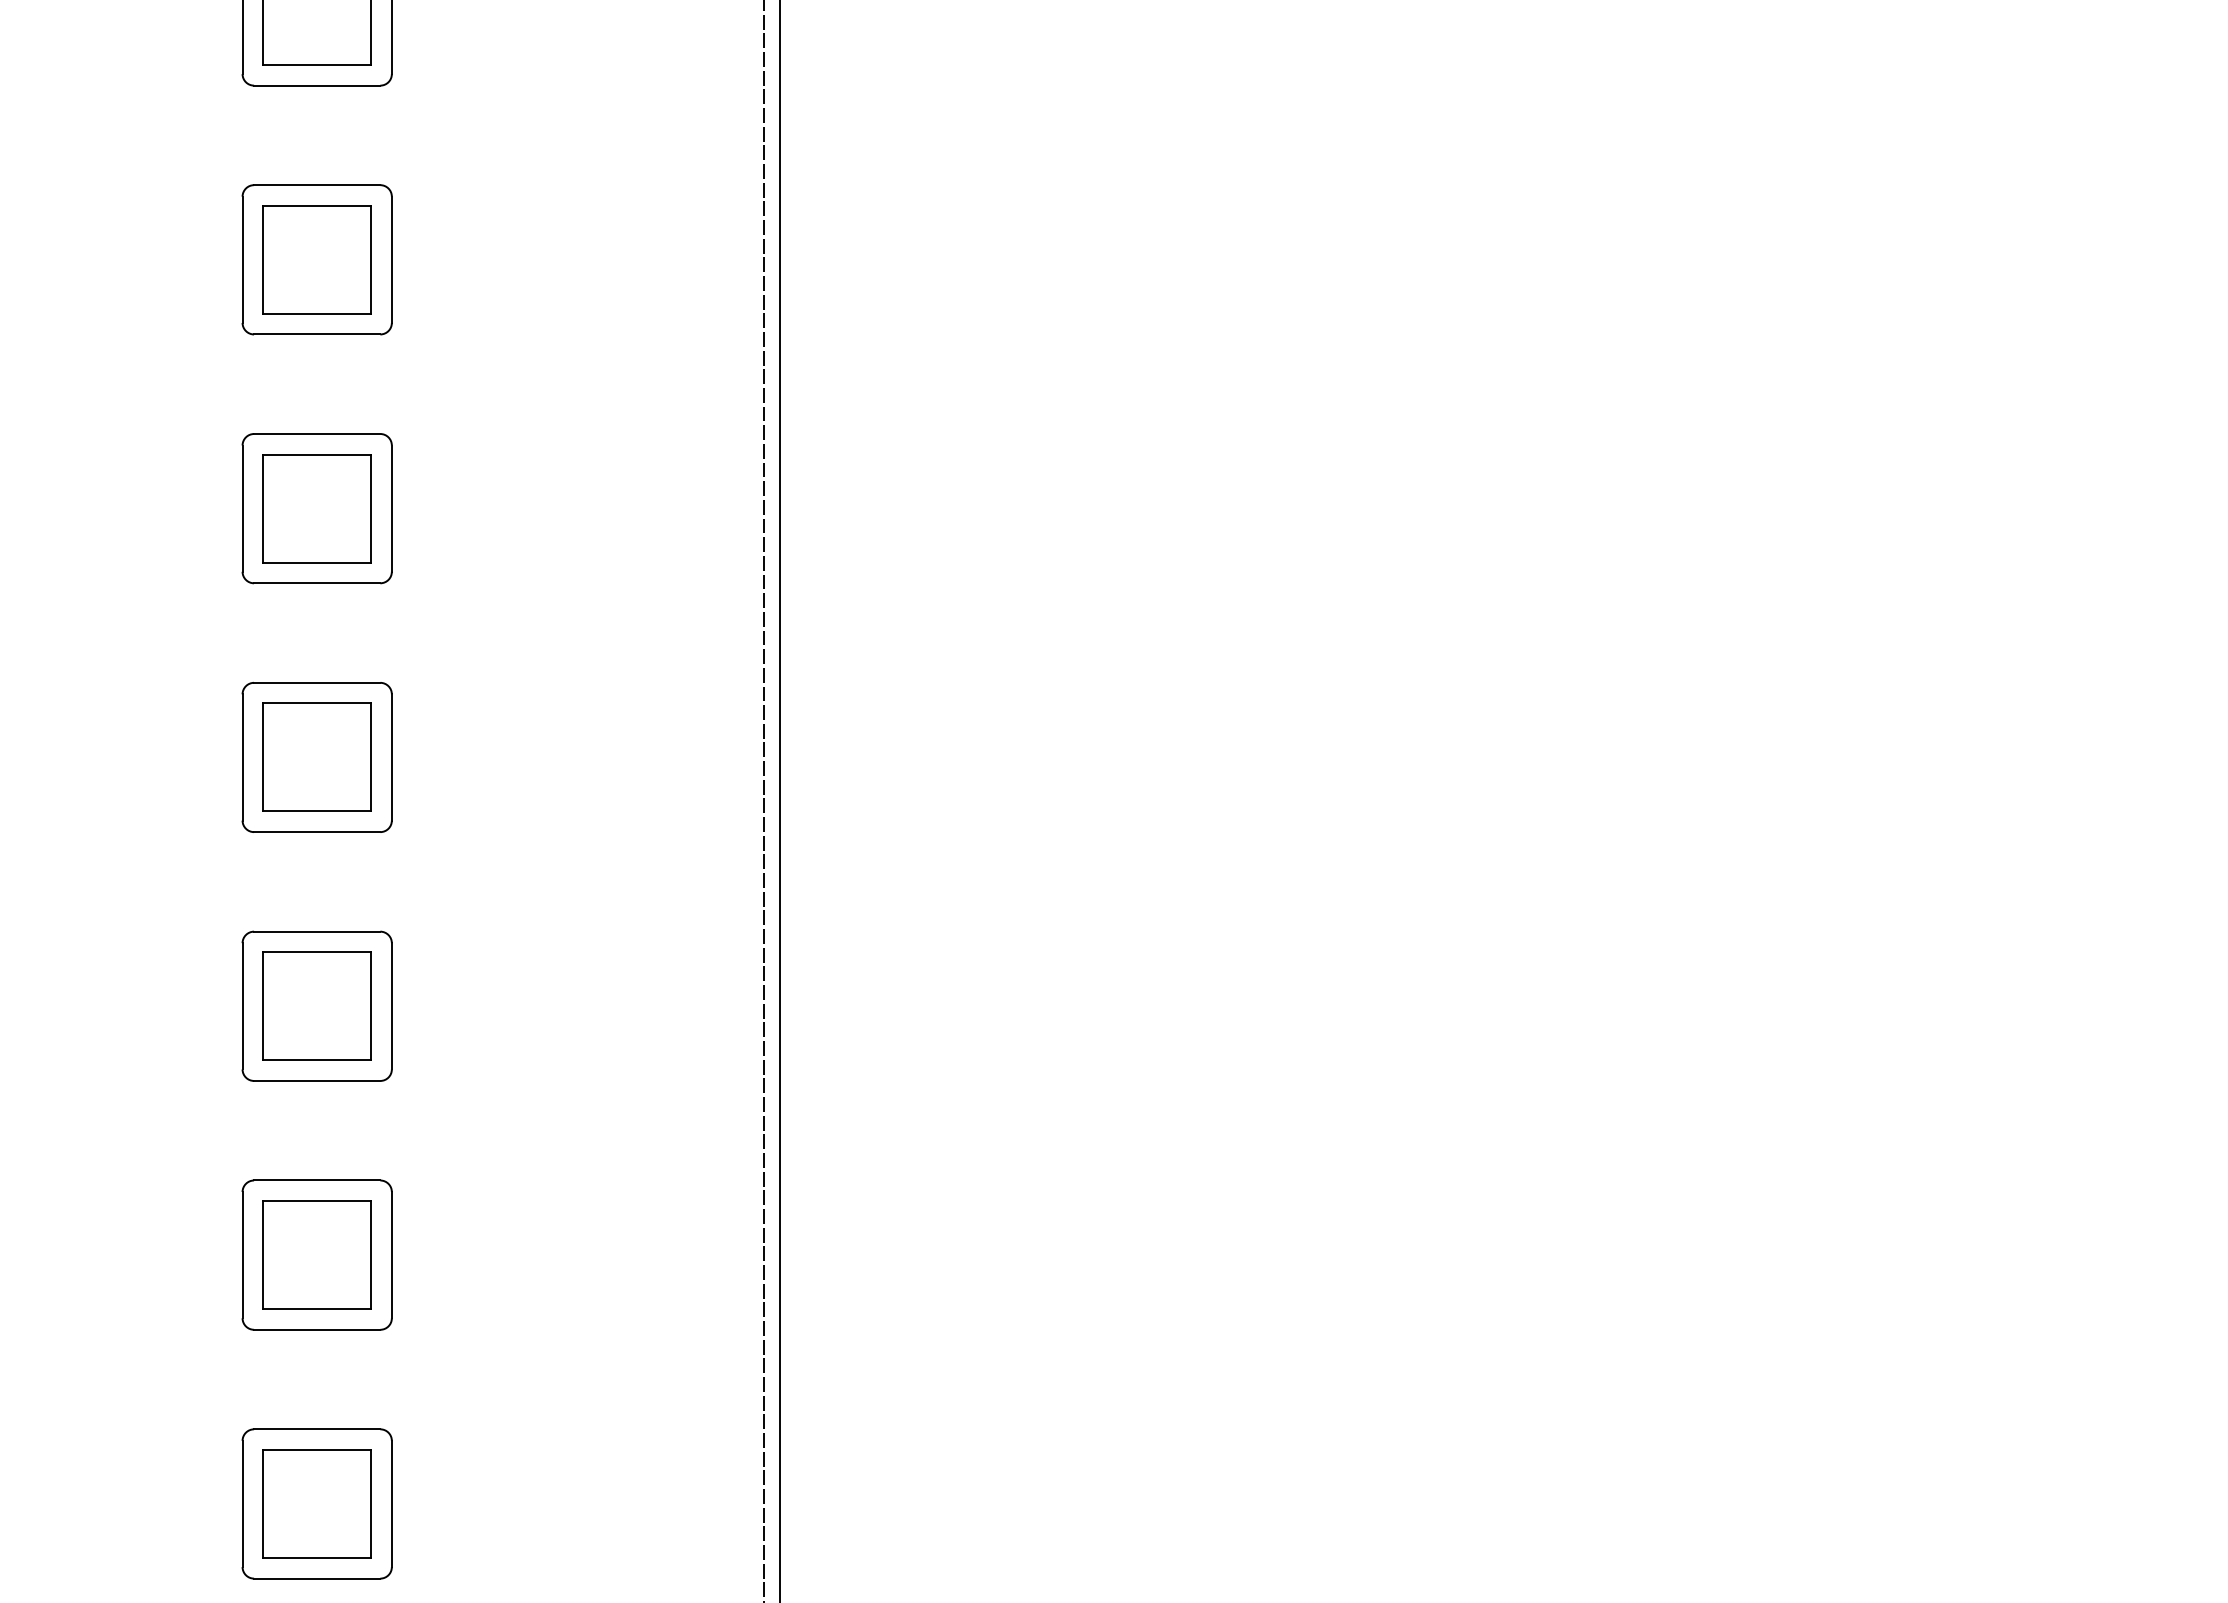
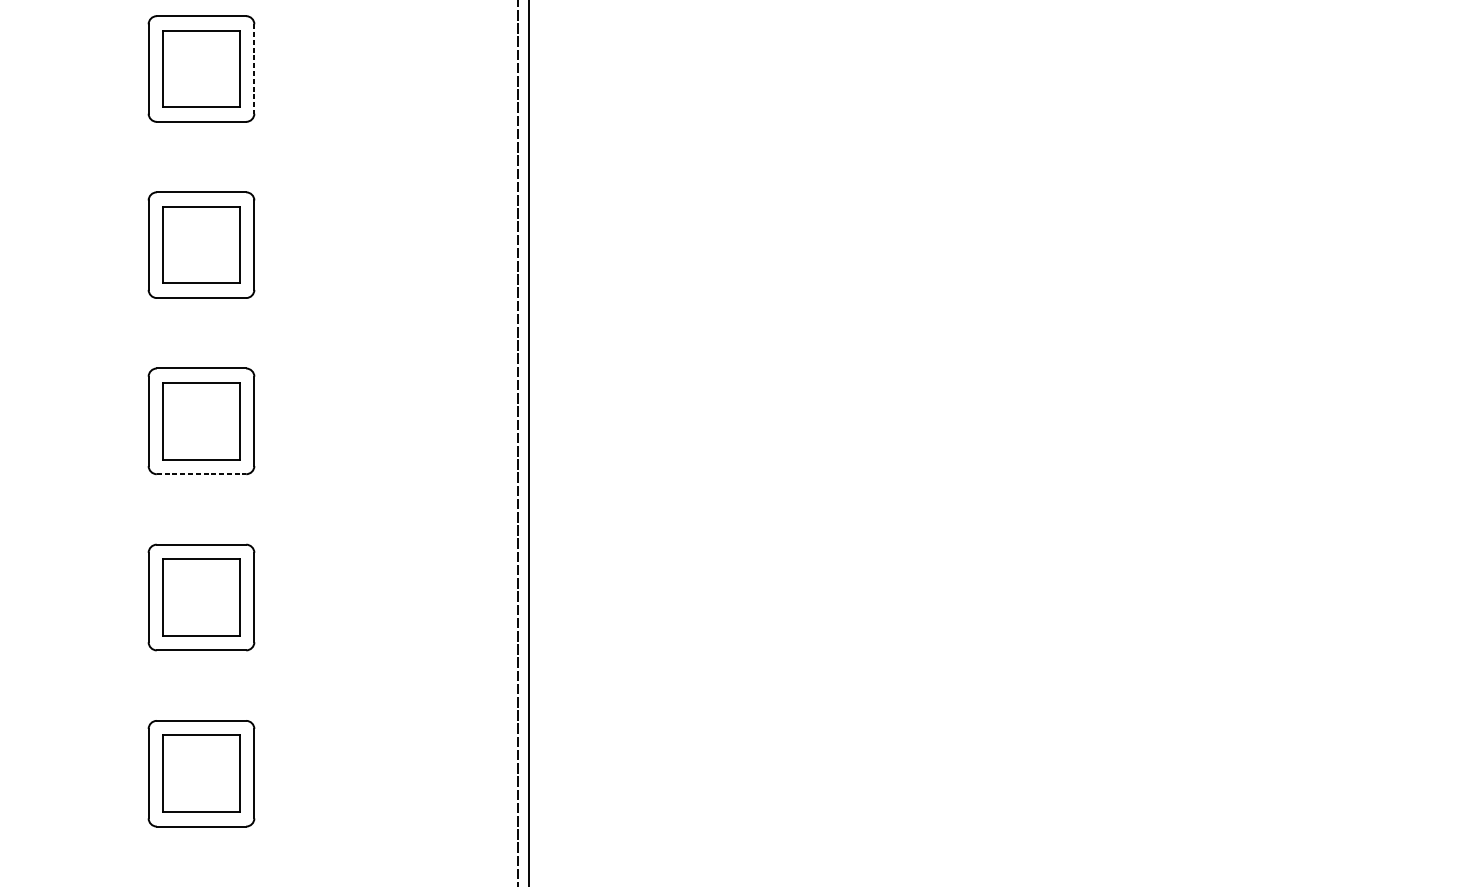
line: (391, 509) -> (254, 69), solid -> dashed
line: (317, 1080) -> (201, 473), solid -> dashed

